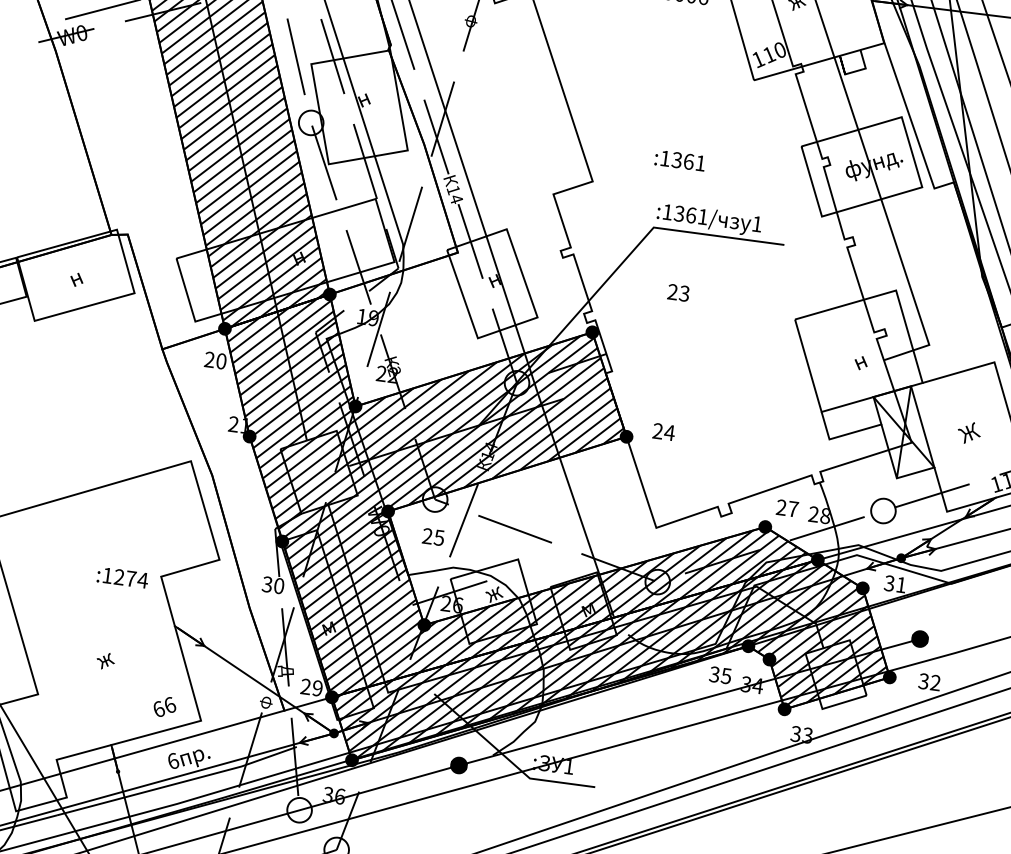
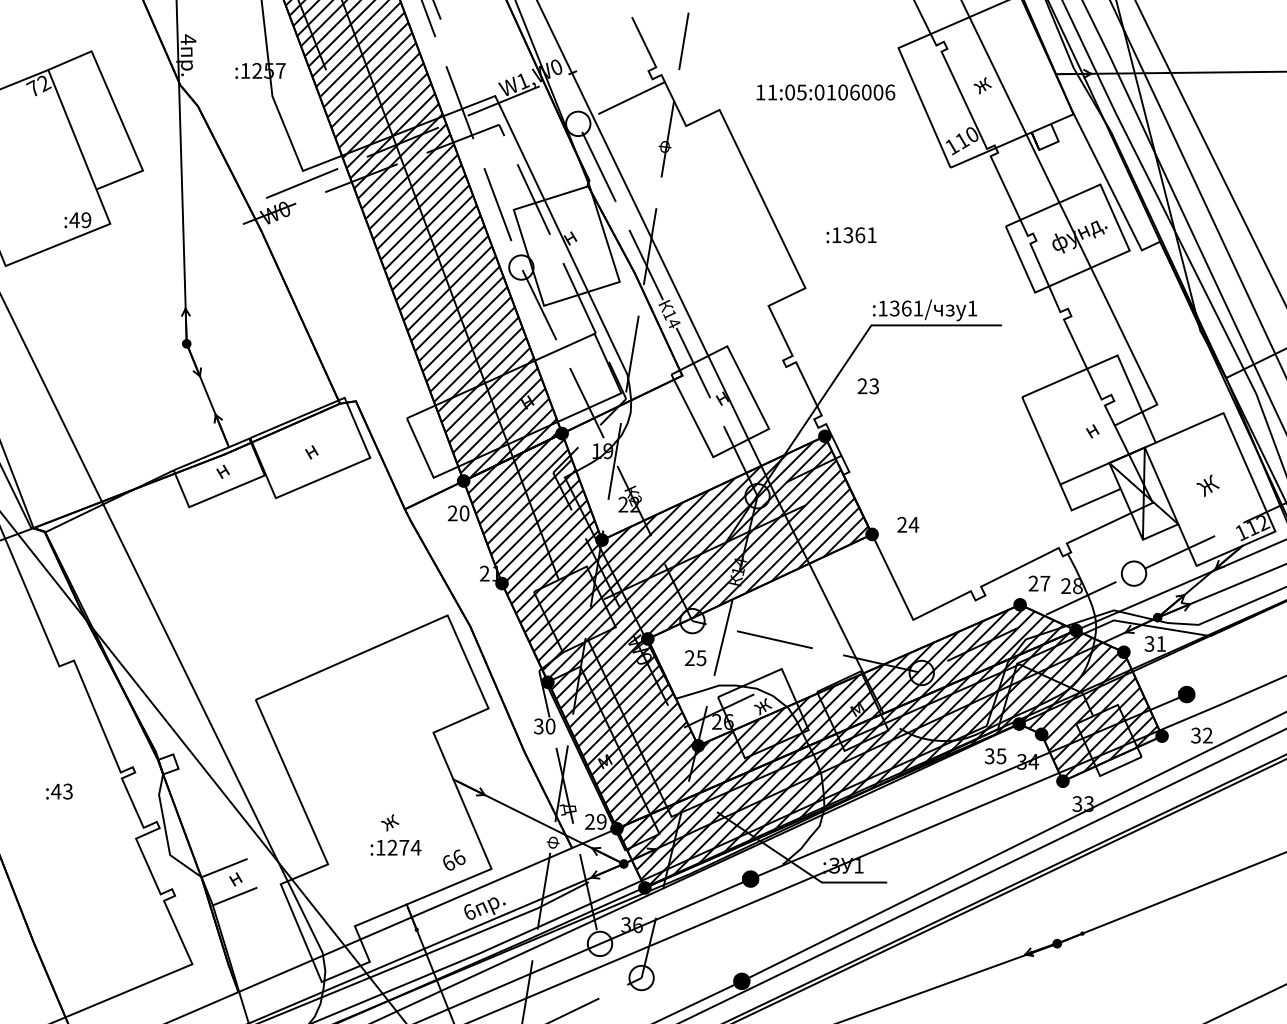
text: (680, 160) -> (851, 235), moved
text: (677, 292) -> (867, 386), moved
text: (122, 577) -> (395, 847), moved

